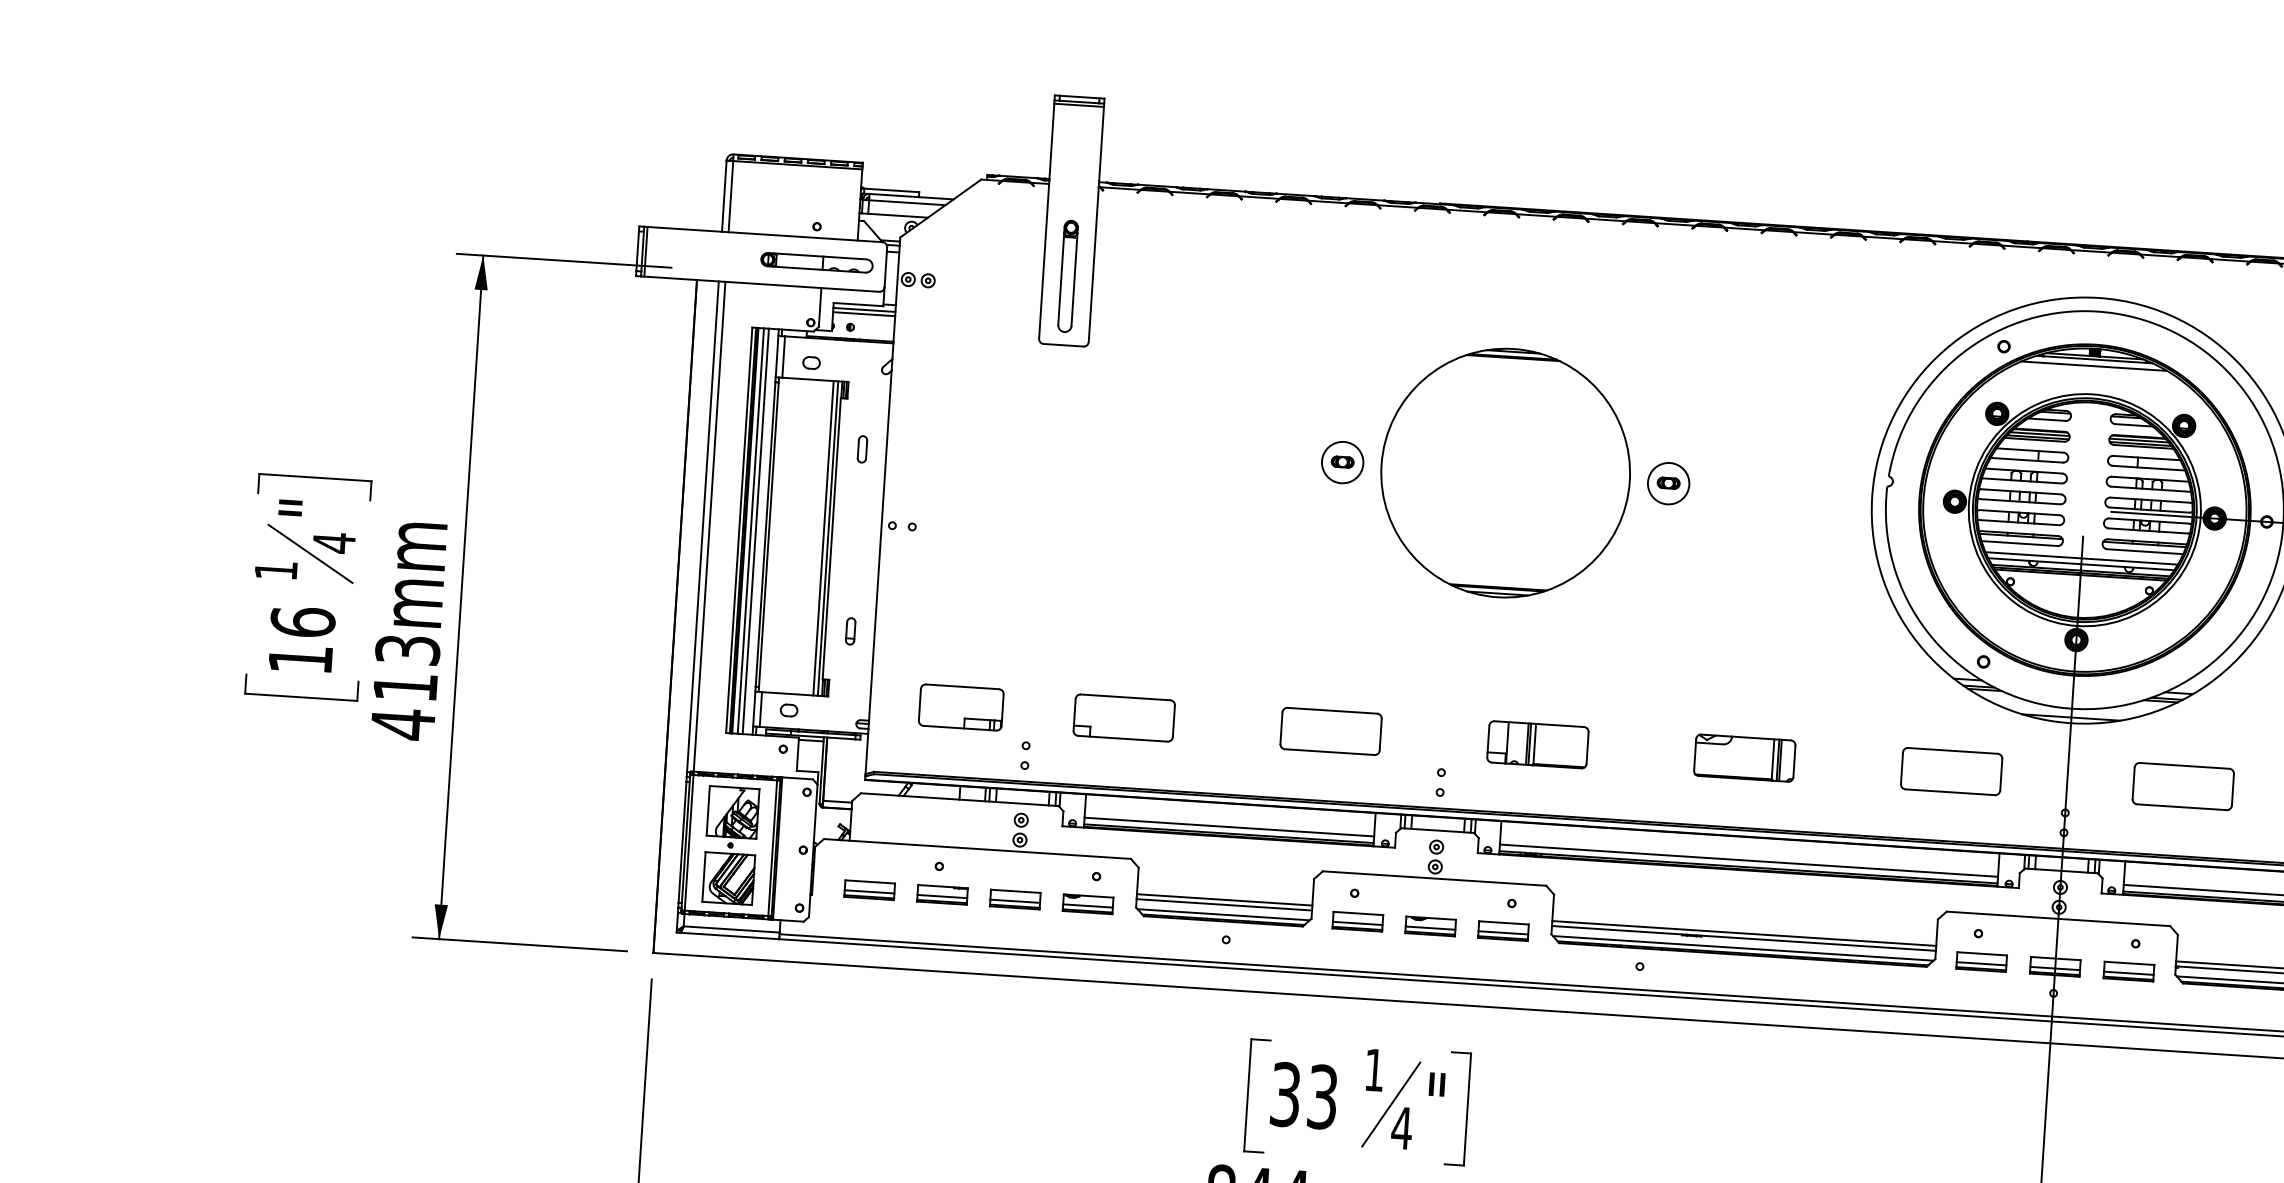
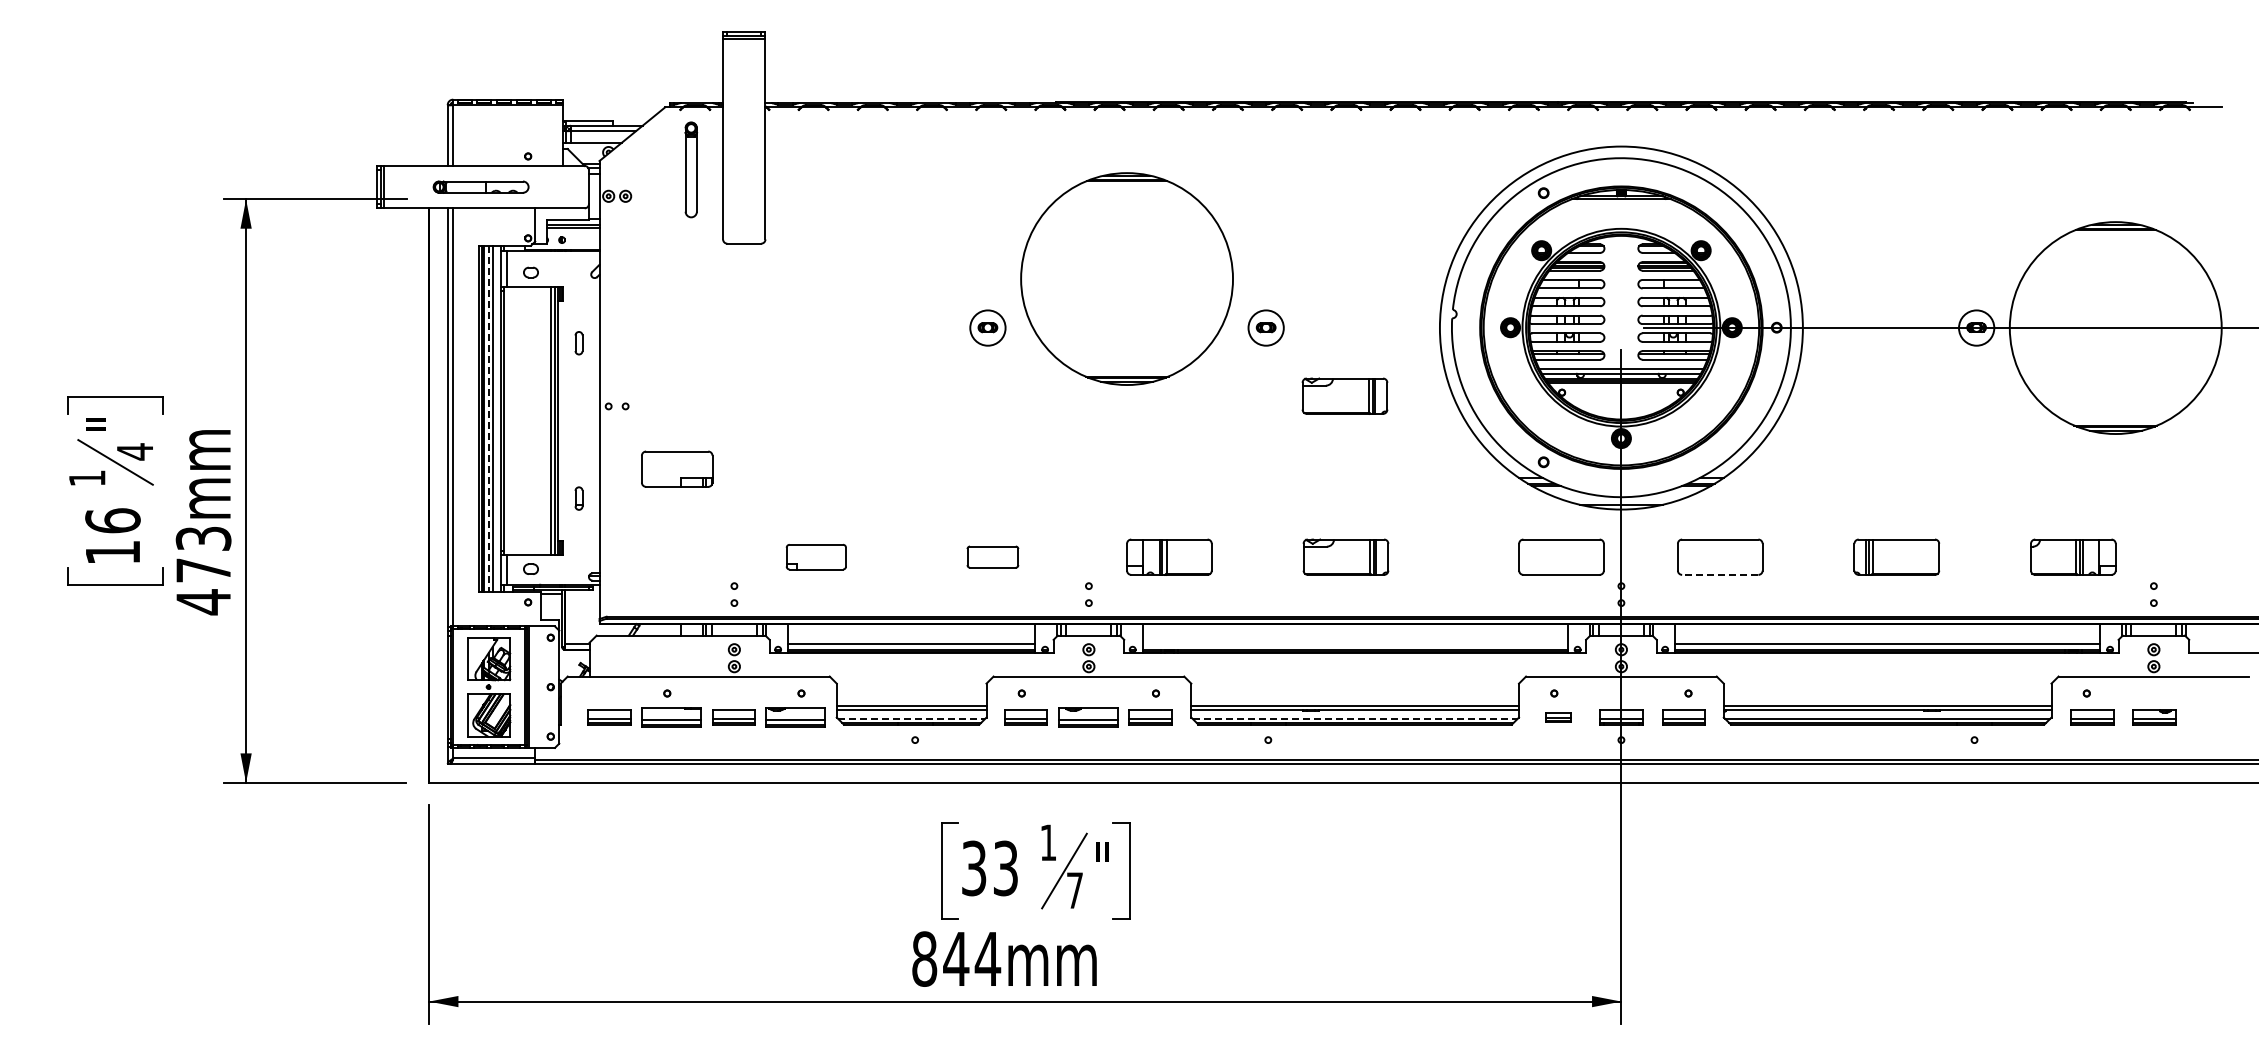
part: (816, 262) -> (480, 186), moved
part: (1067, 275) -> (690, 169), moved
line: (2094, 365) -> (1621, 204), removed
part: (1505, 472) -> (1126, 278), moved
line: (750, 531) -> (488, 419), solid -> dashed
part: (1755, 568) -> (1344, 395), added
text: (405, 687) -> (203, 570), 413mm -> 473mm
part: (961, 706) -> (677, 468), moved
part: (1124, 717) -> (816, 556), size x0.7
part: (1330, 730) -> (992, 556), size x0.6
part: (1951, 770) -> (1561, 556), moved
line: (2181, 806) -> (1719, 574), solid -> dashed
line: (1748, 861) -> (1354, 644), removed
part: (942, 894) -> (671, 717), size x1.4
part: (1087, 904) -> (795, 717), size x1.4
line: (1224, 914) -> (912, 718), solid -> dashed
part: (1429, 926) -> (1087, 717), size x1.4
line: (1743, 947) -> (1355, 718), solid -> dashed
part: (1981, 962) -> (1558, 717), size x0.6
text: (1401, 1128) -> (1074, 890), 4 -> 7

